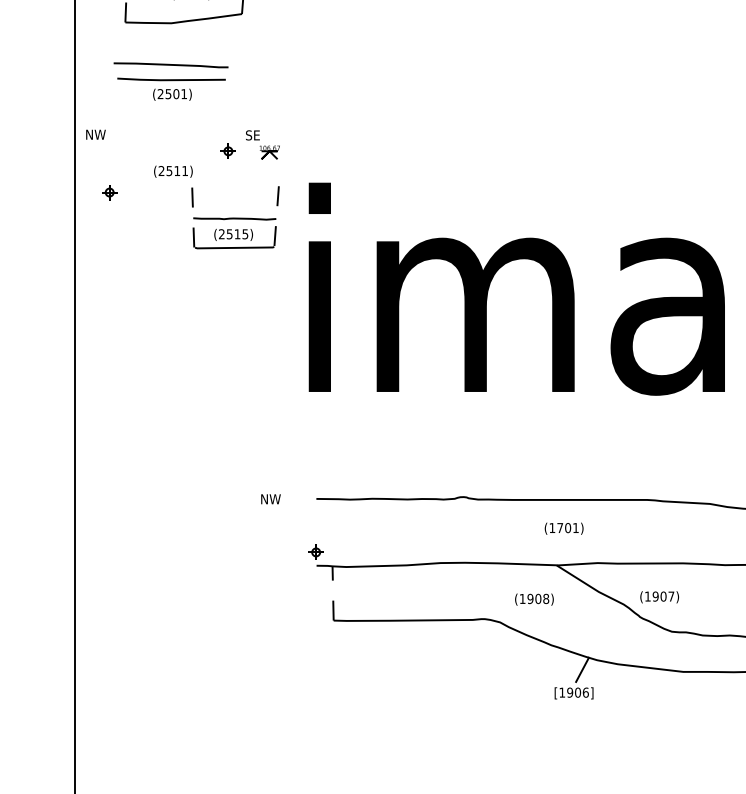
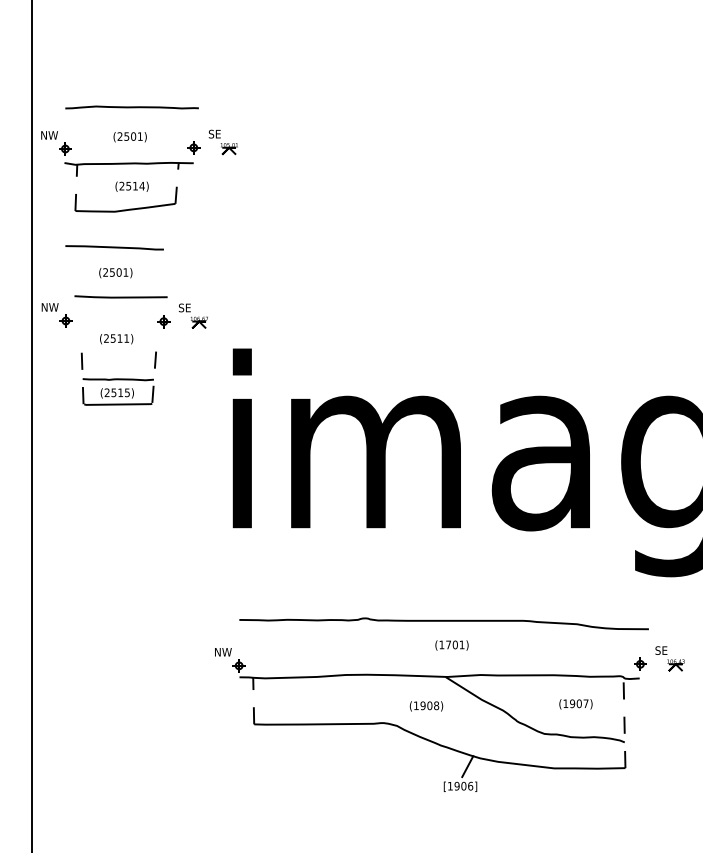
line: (170, 78) -> (120, 296), moved
part: (109, 191) -> (65, 320), moved
part: (234, 217) -> (118, 378), moved
text: (271, 499) -> (223, 652), moved
text: (659, 597) -> (575, 704), moved

